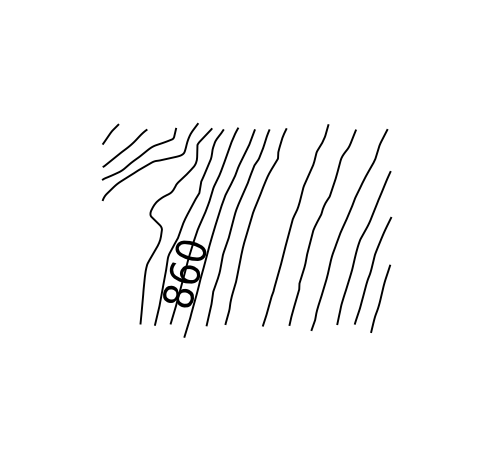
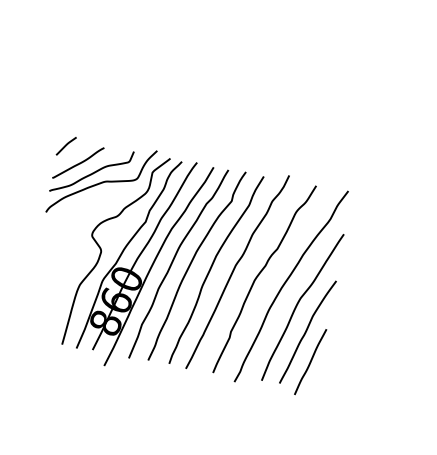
curve: (270, 226) -> (211, 268), added

